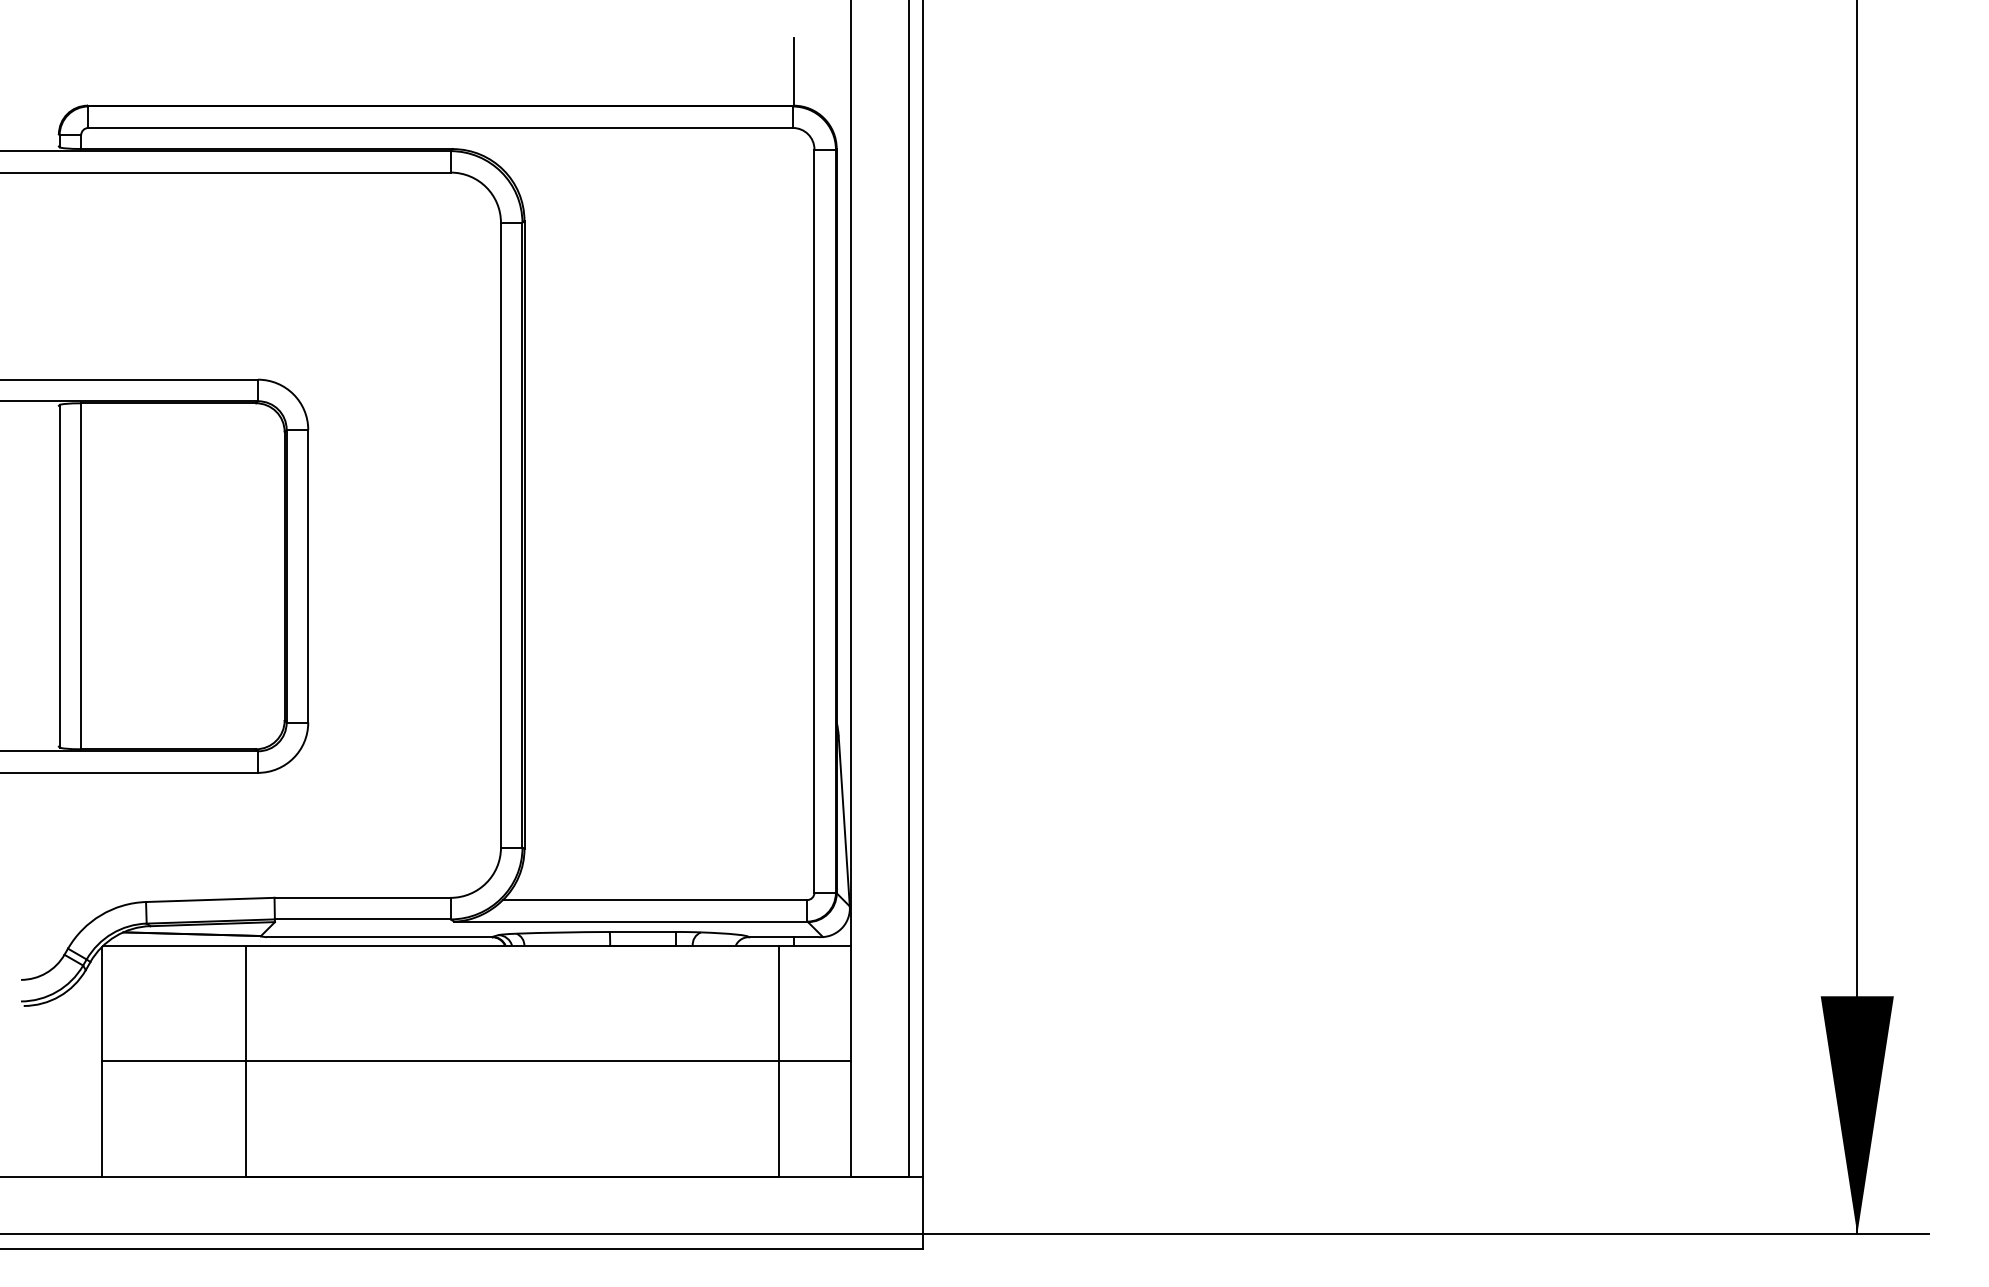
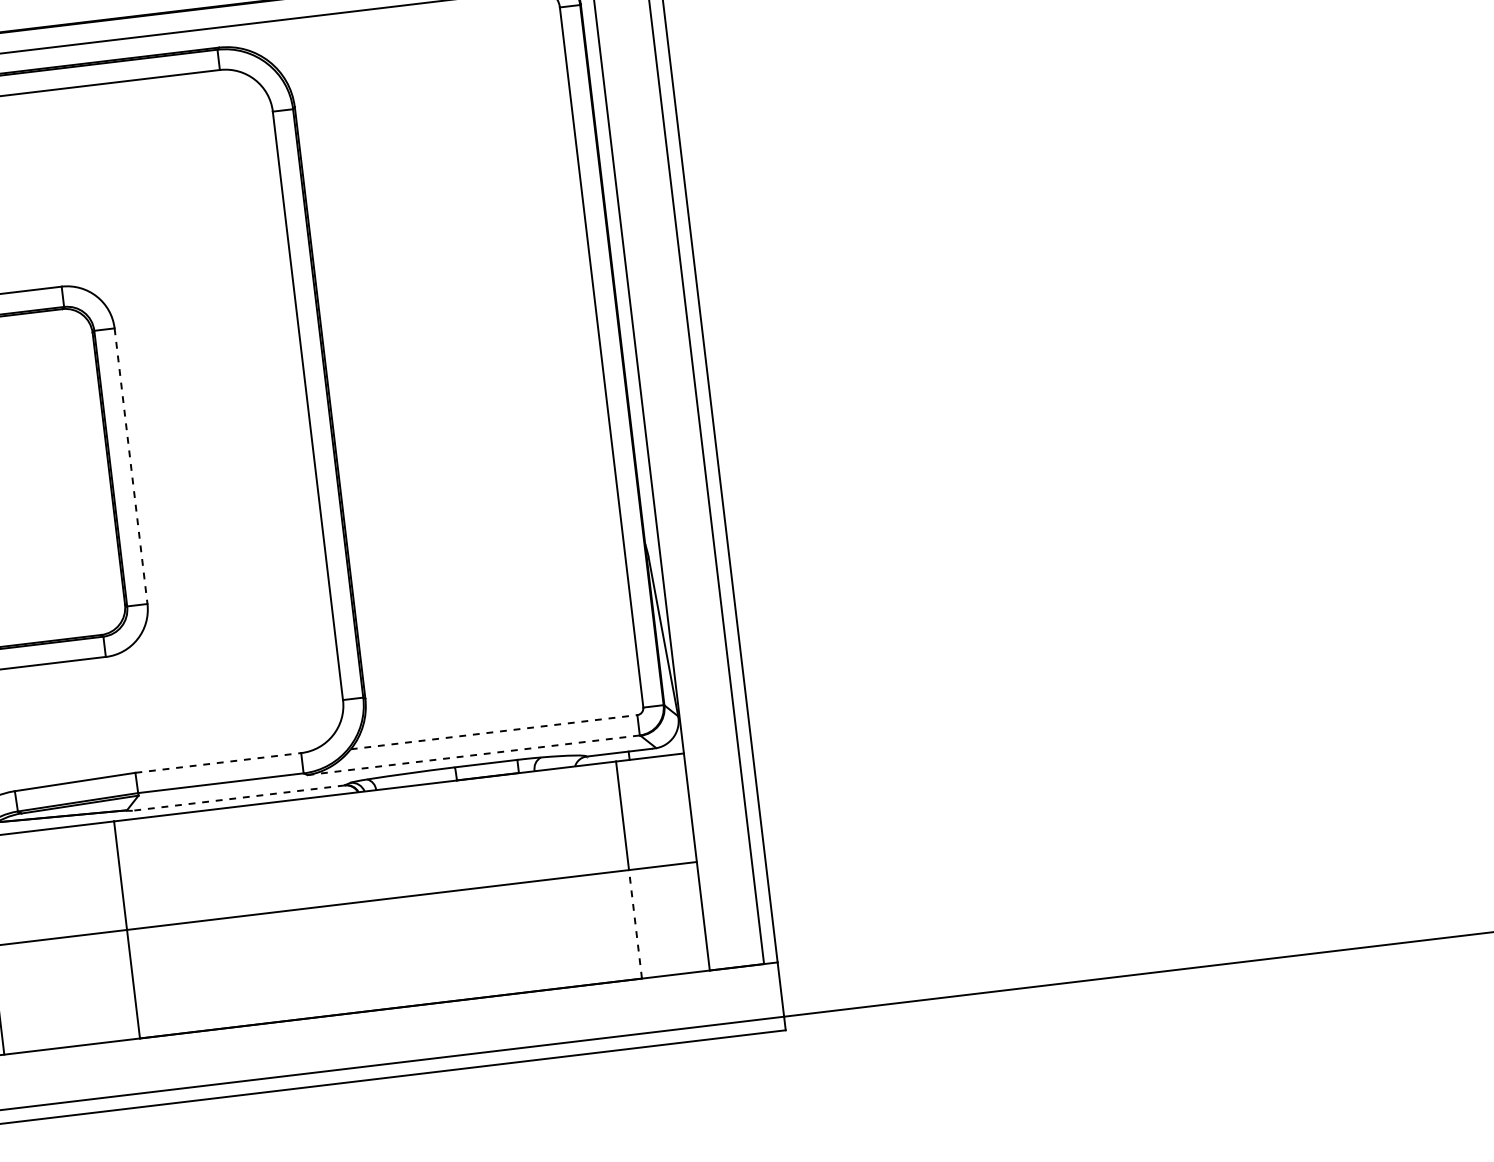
line: (308, 576) -> (131, 466), solid -> dashed
line: (363, 897) -> (219, 762), solid -> dashed
line: (655, 900) -> (494, 732), solid -> dashed
line: (630, 921) -> (473, 755), solid -> dashed
line: (379, 937) -> (238, 798), solid -> dashed
line: (779, 1118) -> (635, 923), solid -> dashed

